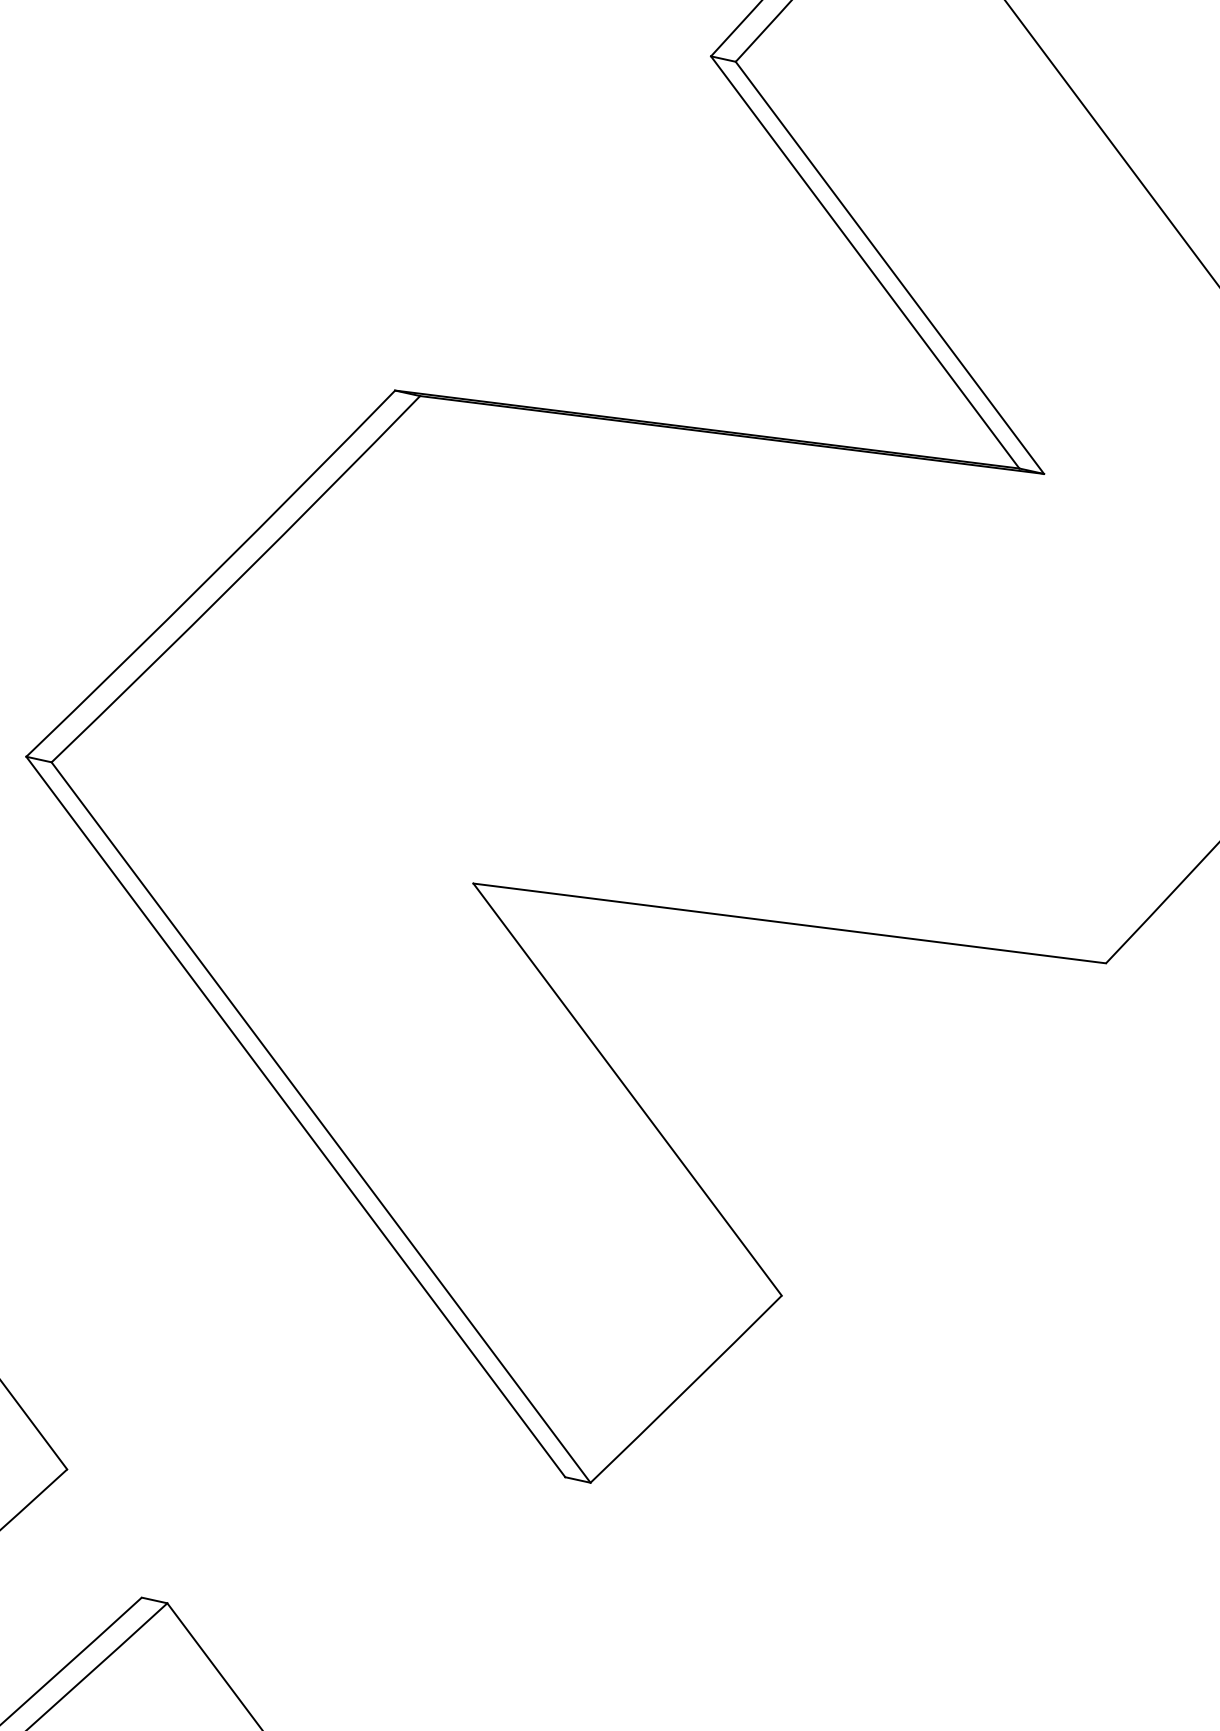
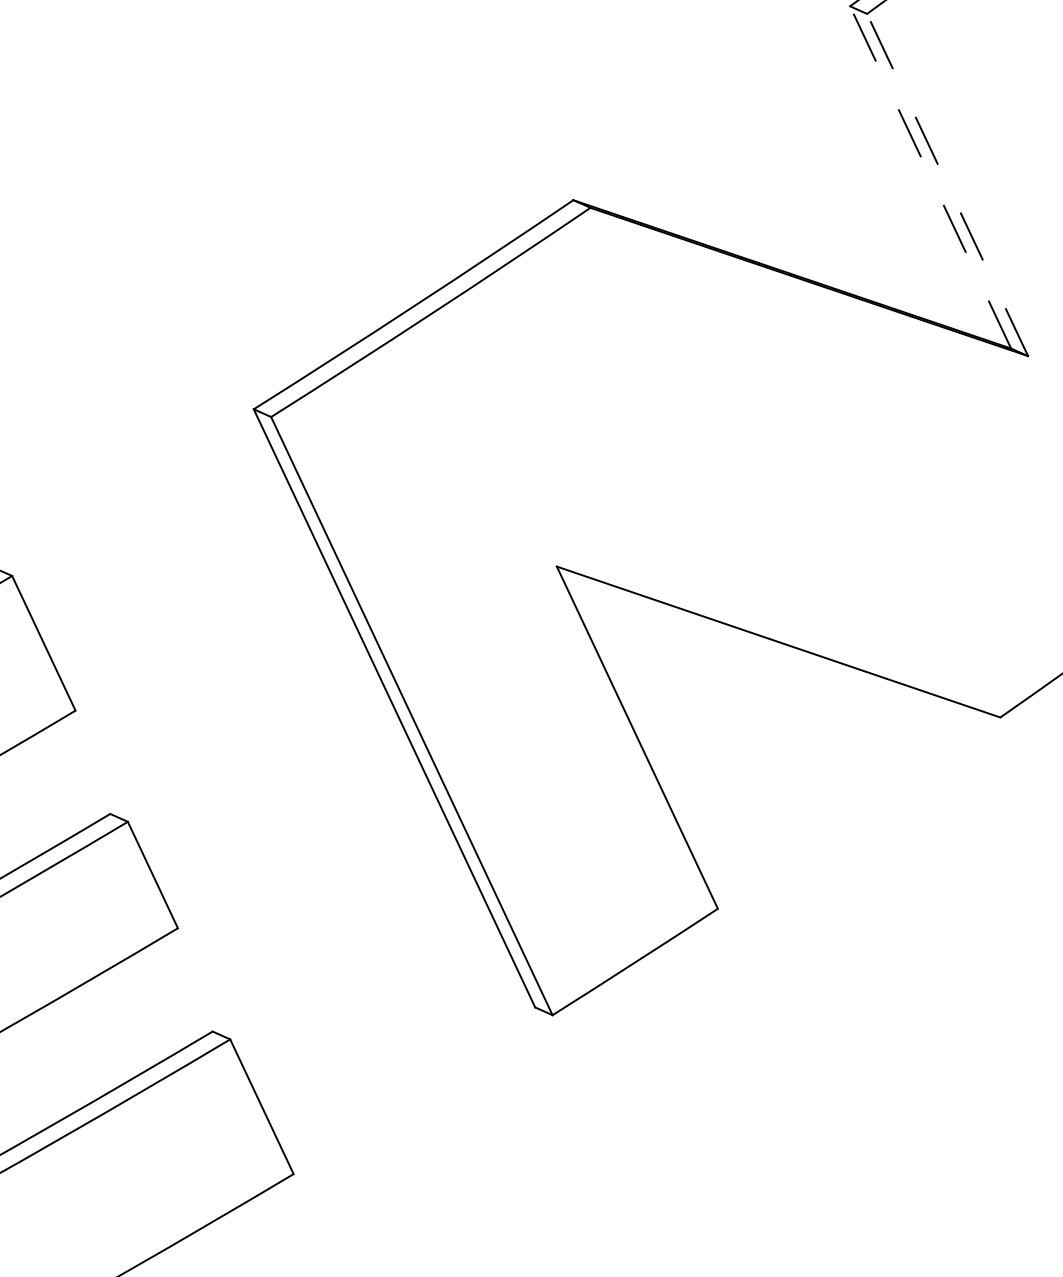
line: (864, 261) -> (930, 176), solid -> dashed
line: (889, 267) -> (947, 184), solid -> dashed

